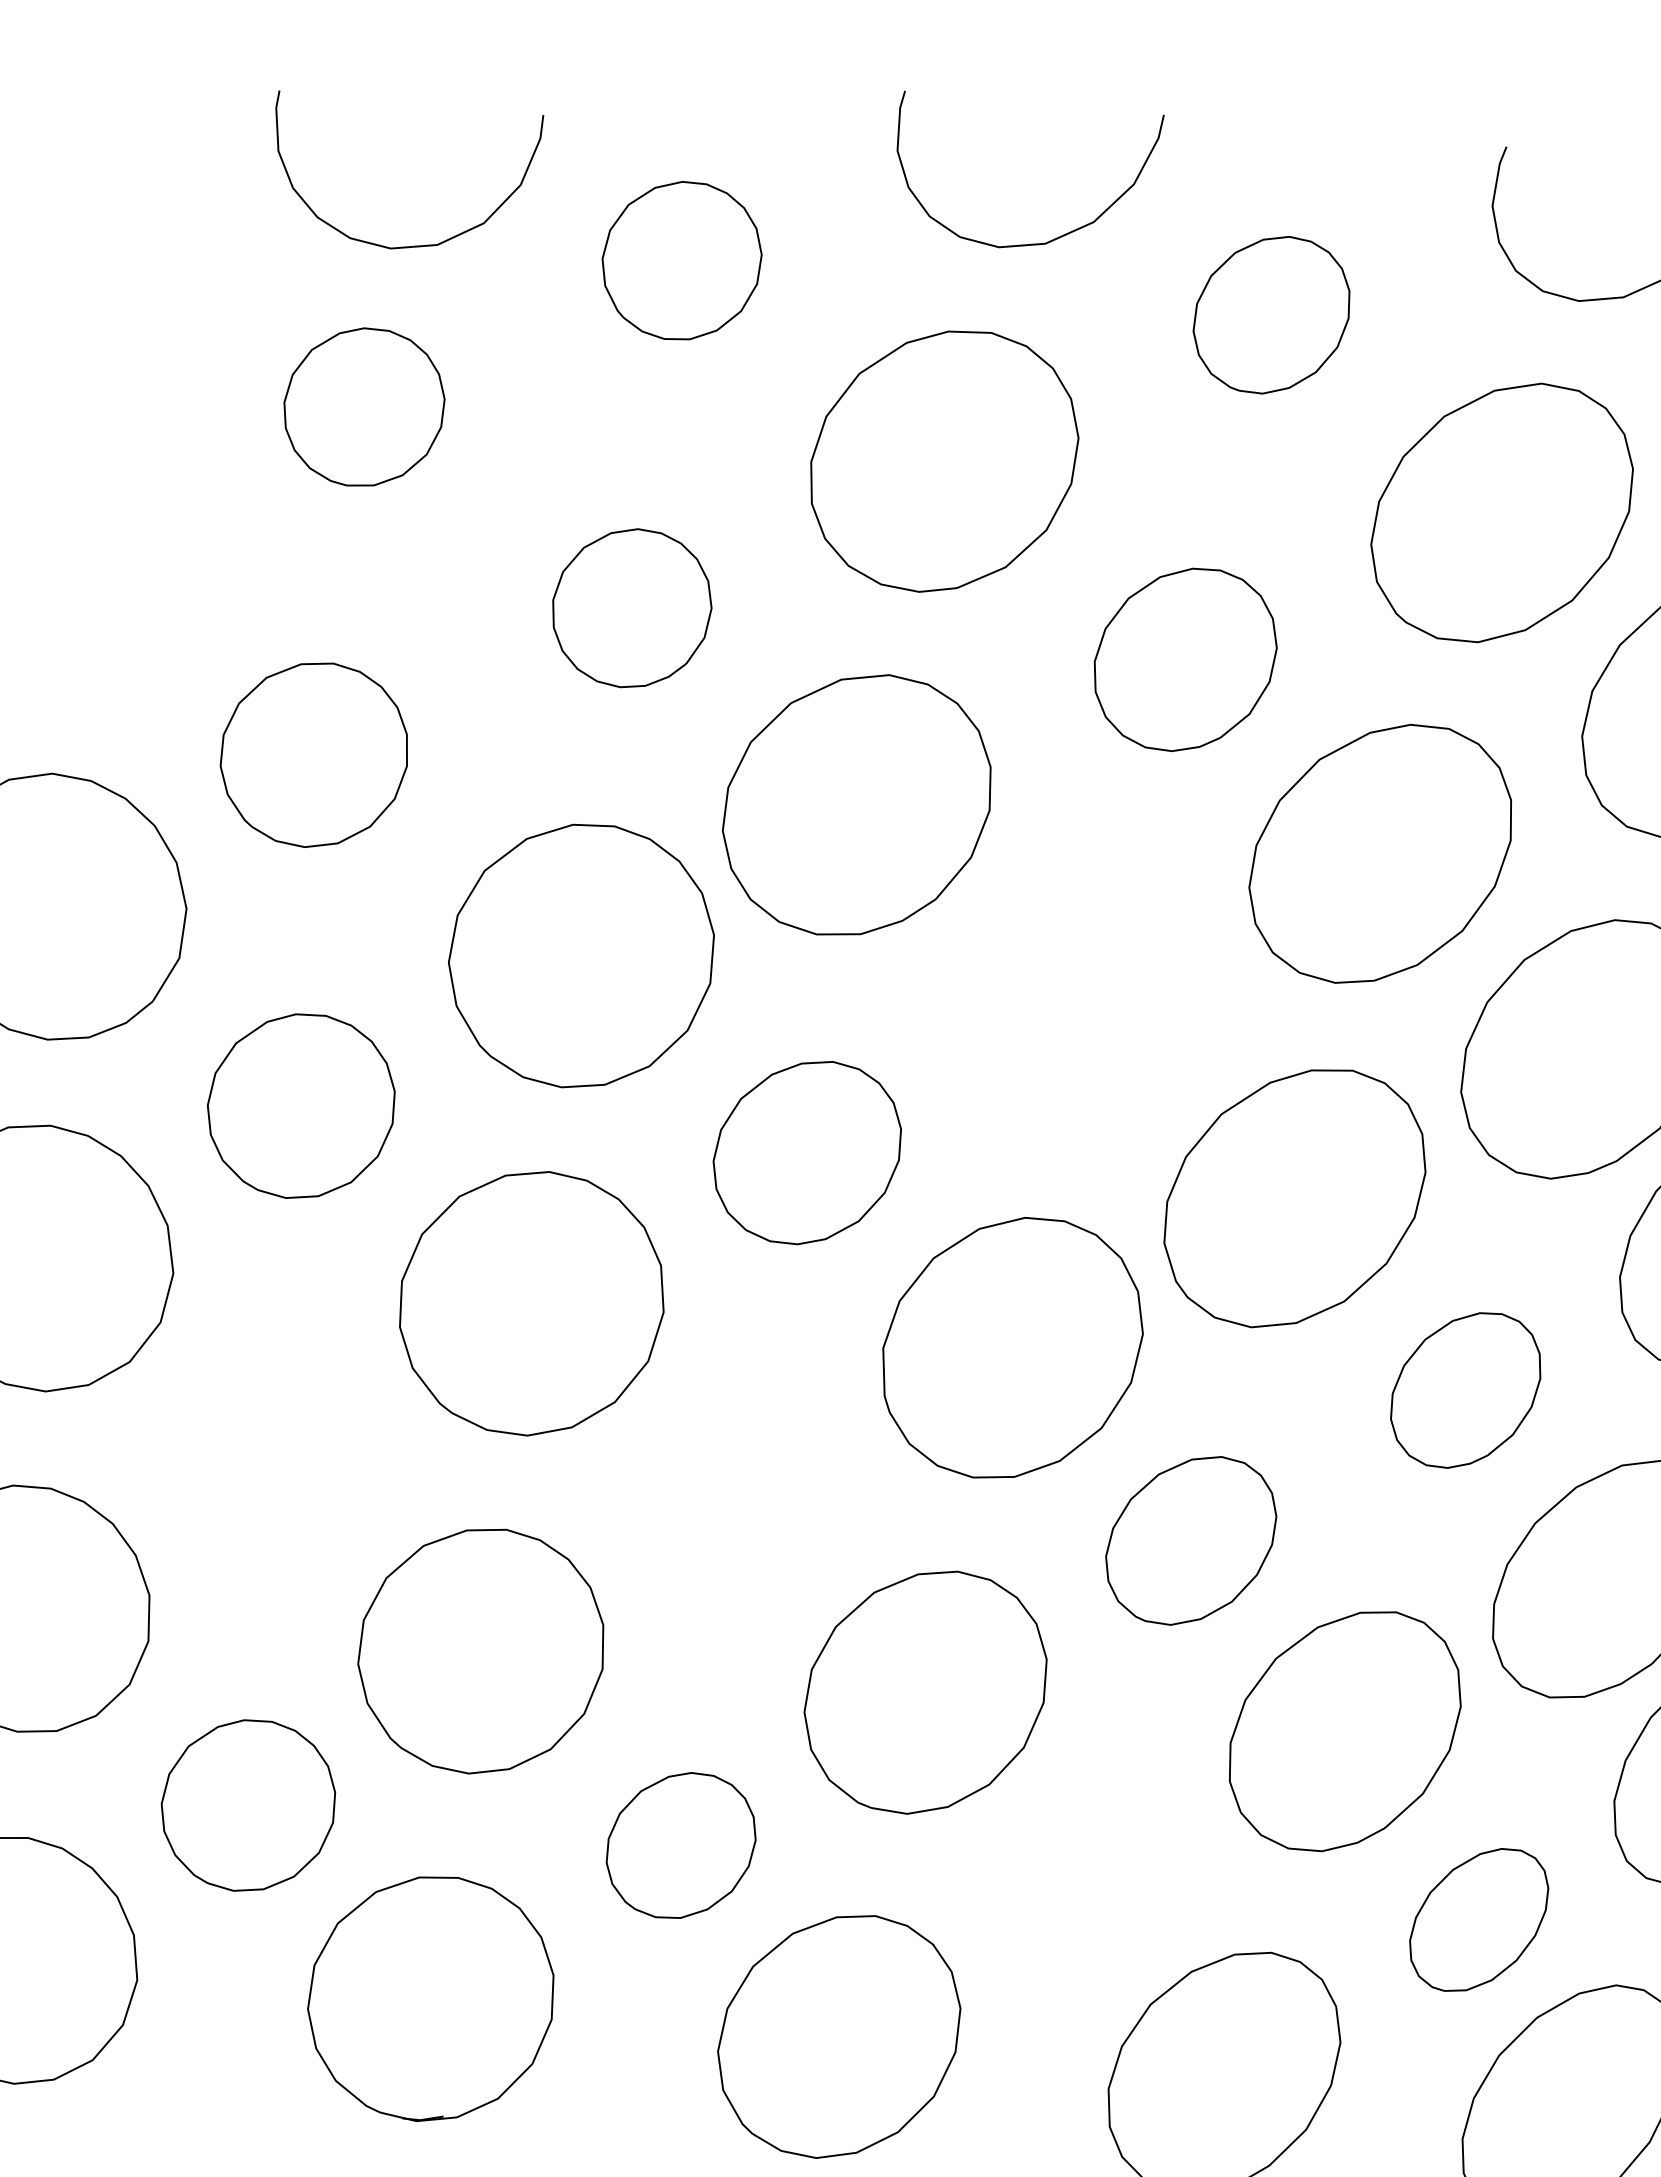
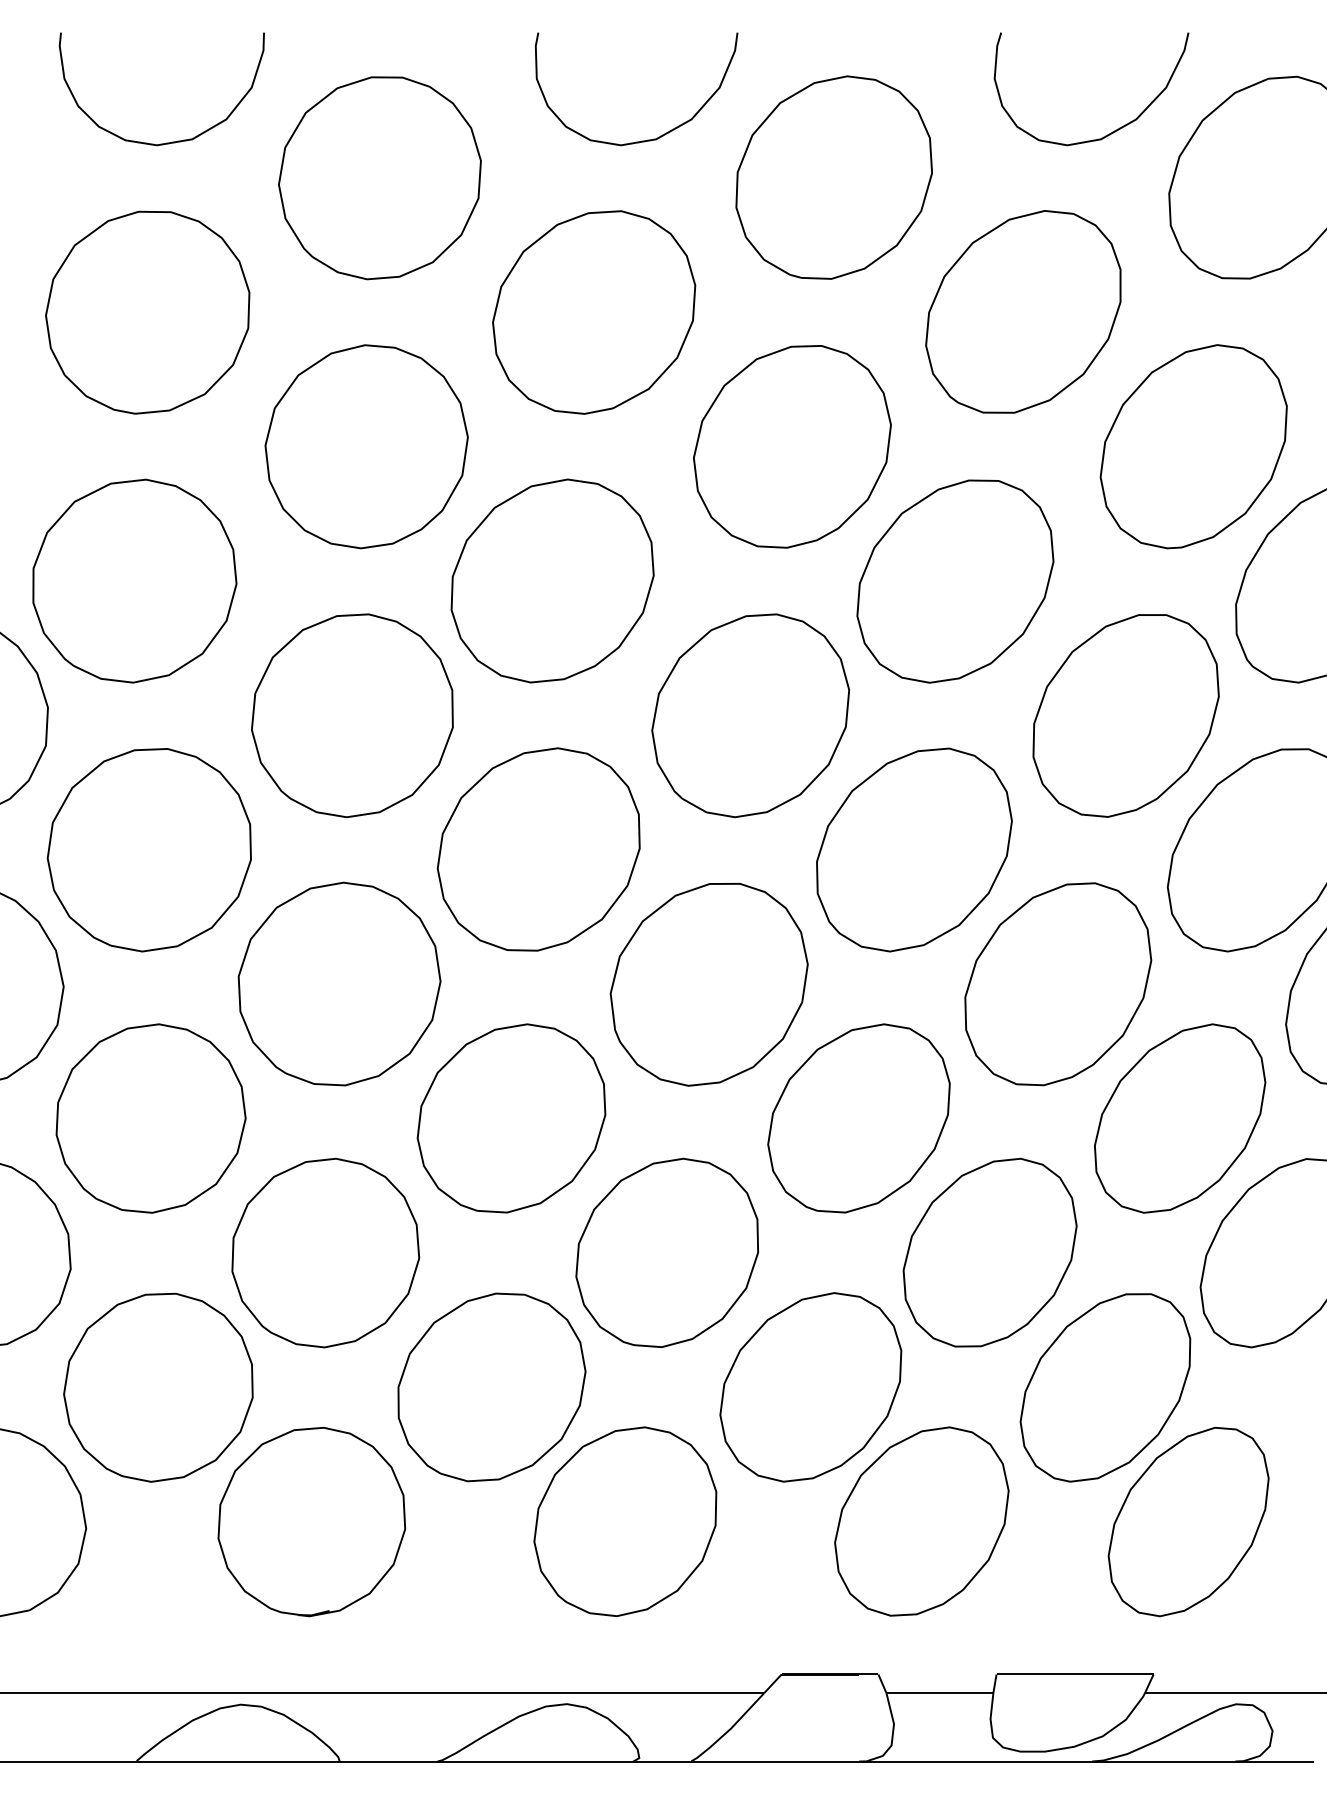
curve: (411, 245) -> (172, 141), moved
part: (681, 261) -> (379, 178), size x1.67
part: (1271, 314) -> (833, 177), size x1.67
part: (363, 407) -> (147, 312), size x1.67
part: (631, 607) -> (366, 446), size x1.67
part: (1185, 659) -> (792, 446), size x1.43
part: (314, 754) -> (134, 580), size x1.43
part: (1098, 1003) -> (750, 715), added
part: (299, 1106) -> (148, 850), size x1.43
part: (806, 1152) -> (538, 849), size x1.43
part: (1466, 1390) -> (1058, 984), size x1.67
part: (270, 1455) -> (150, 1118), added
part: (739, 1498) -> (511, 1118), added
part: (1190, 1540) -> (858, 1118), size x1.43
part: (248, 1805) -> (158, 1387), size x1.43
part: (680, 1845) -> (491, 1387), size x1.67
part: (1095, 1884) -> (810, 1387), added
part: (1478, 1919) -> (1105, 1387), size x1.67

